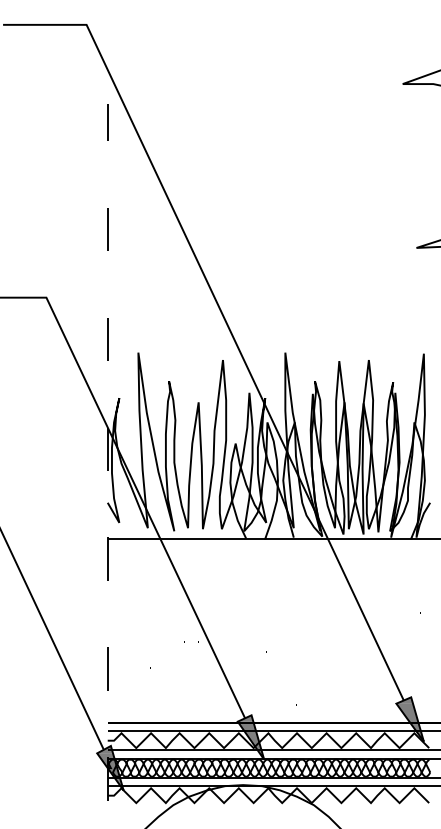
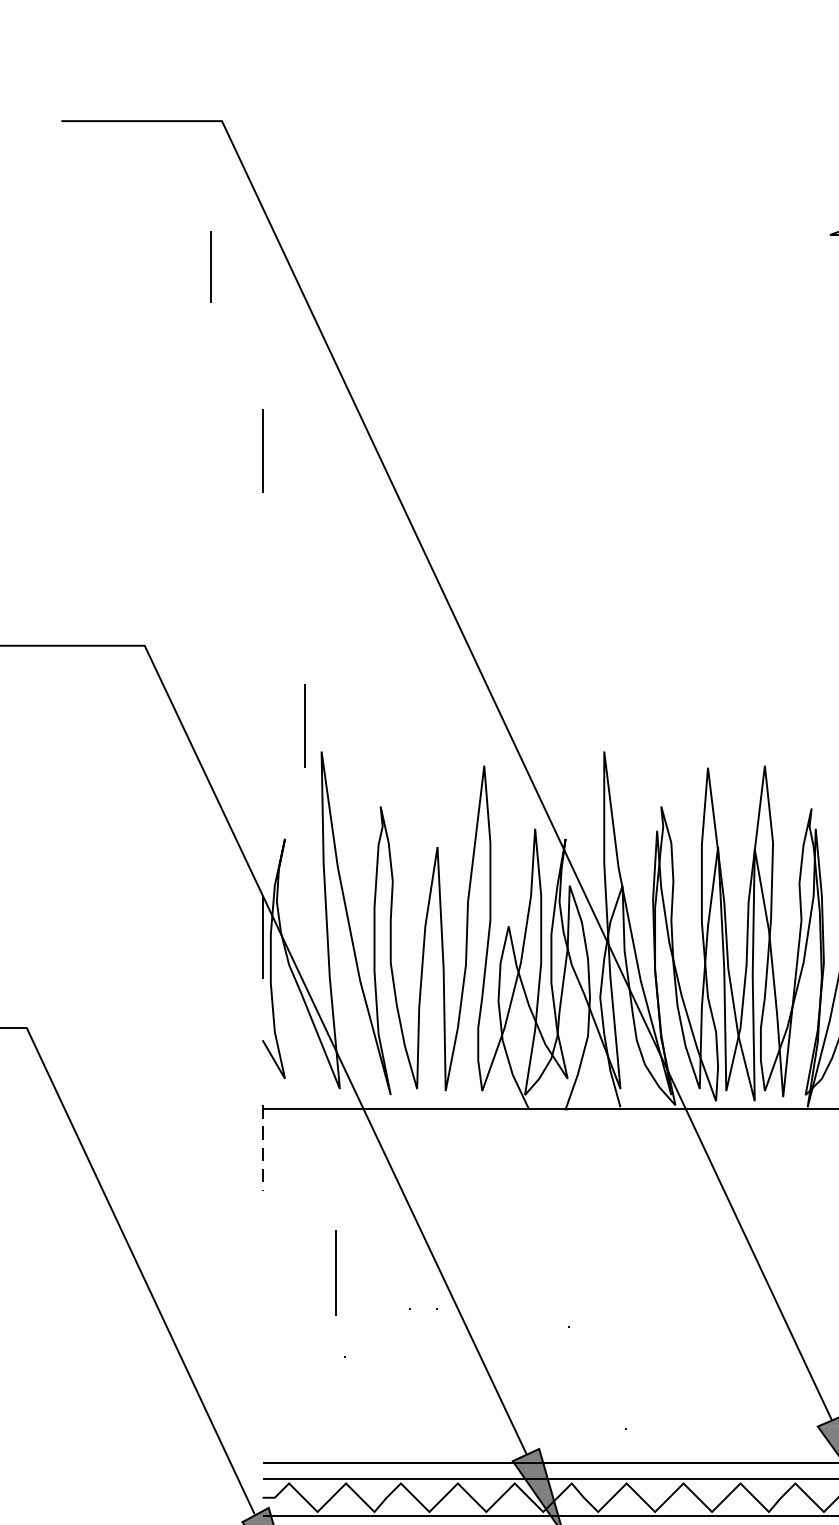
line: (107, 122) -> (210, 266), moved
line: (107, 229) -> (262, 451), moved
line: (107, 339) -> (304, 726), moved
line: (107, 559) -> (262, 1149), solid -> dashed
line: (107, 668) -> (335, 1272), moved

